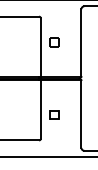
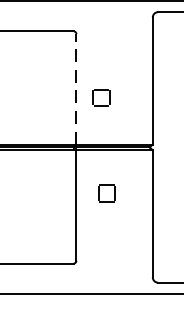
part: (54, 42) -> (102, 98), moved
line: (40, 47) -> (76, 89), solid -> dashed
part: (54, 114) -> (107, 192), moved

